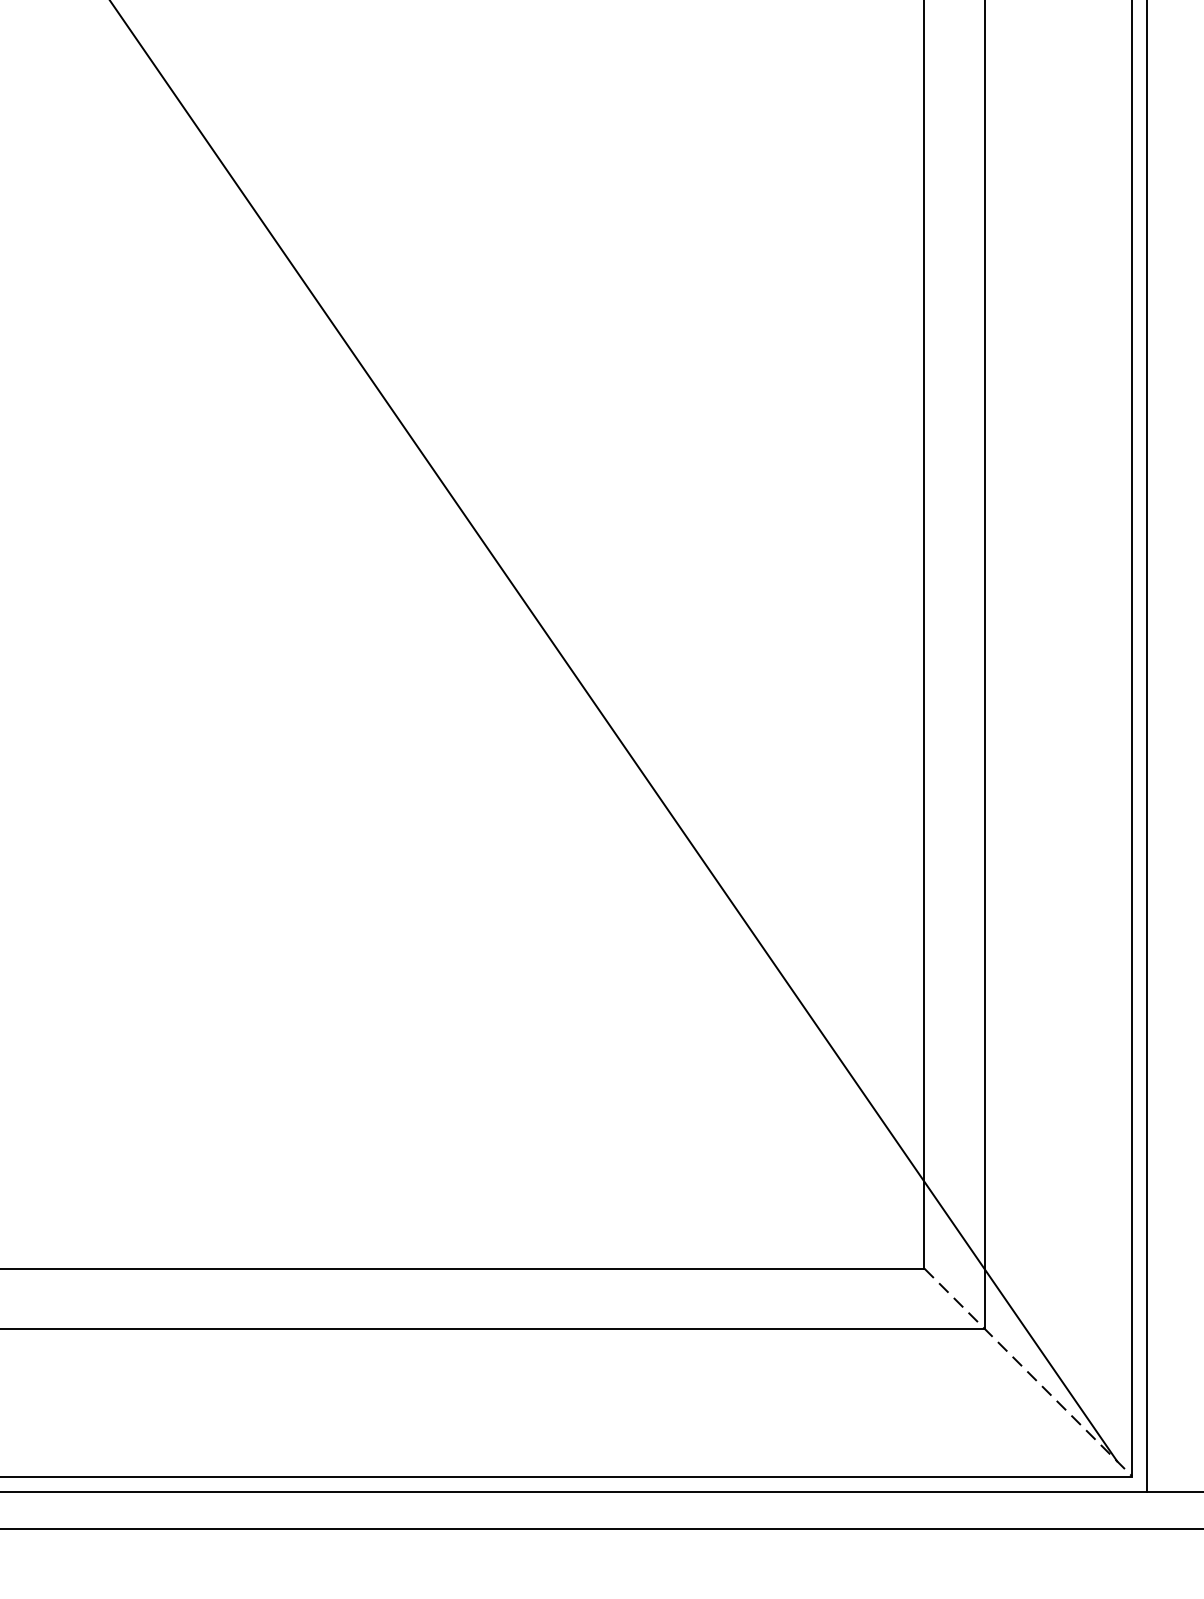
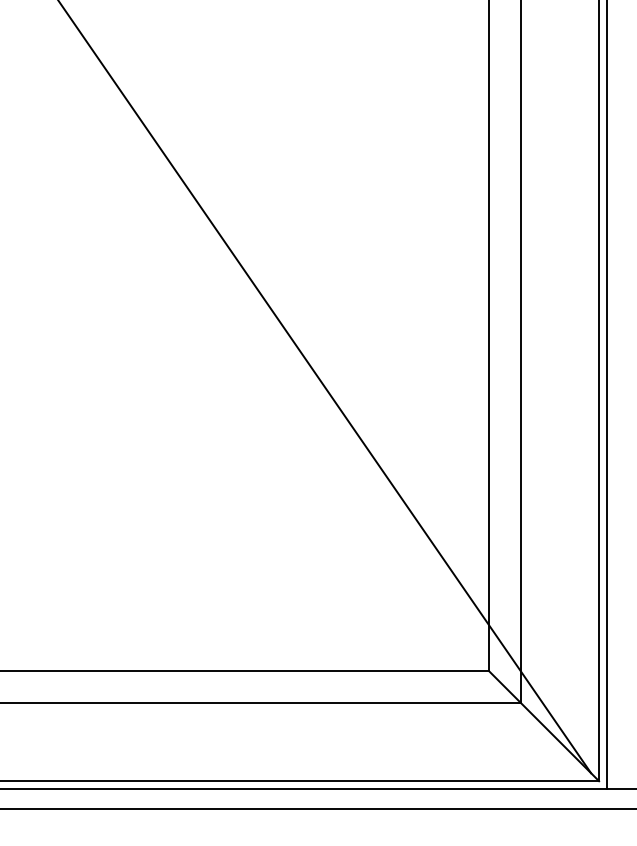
line: (1029, 1373) -> (544, 726), dashed -> solid

